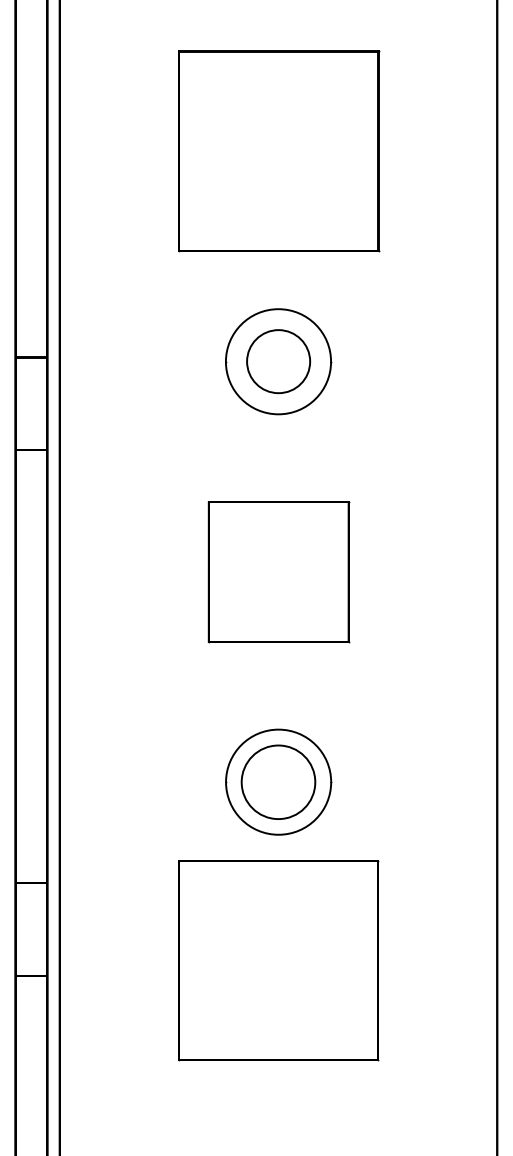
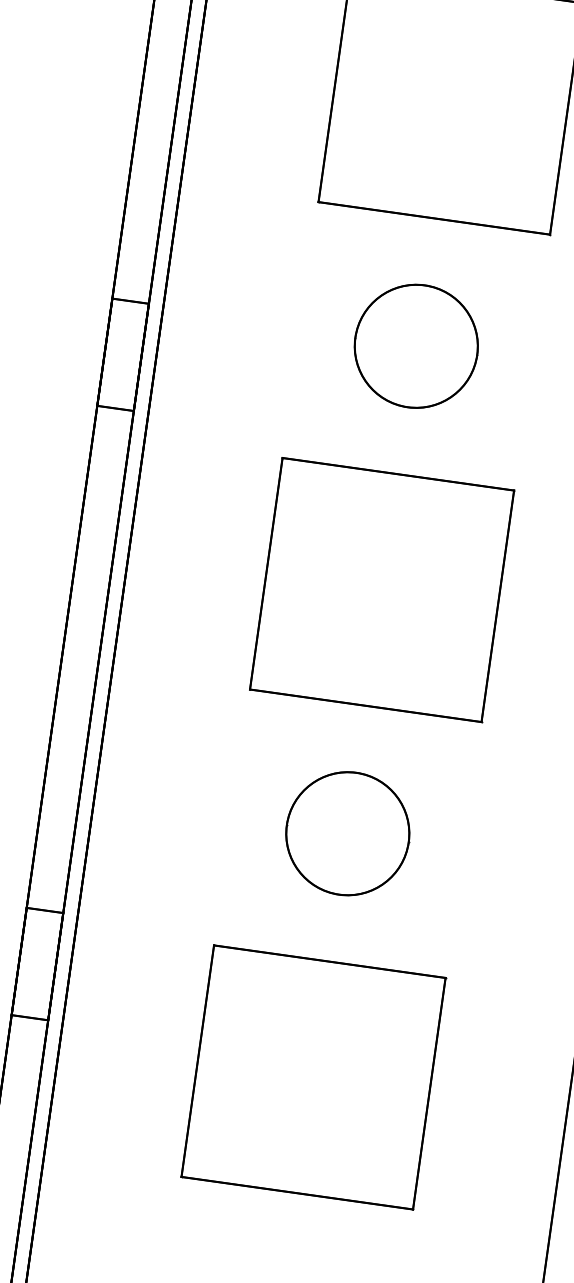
circle: (278, 361) -> (416, 346), size x1.67
part: (278, 572) -> (381, 590), size x1.43
circle: (278, 781) -> (347, 832), size x1.43
part: (278, 960) -> (313, 1077), moved

